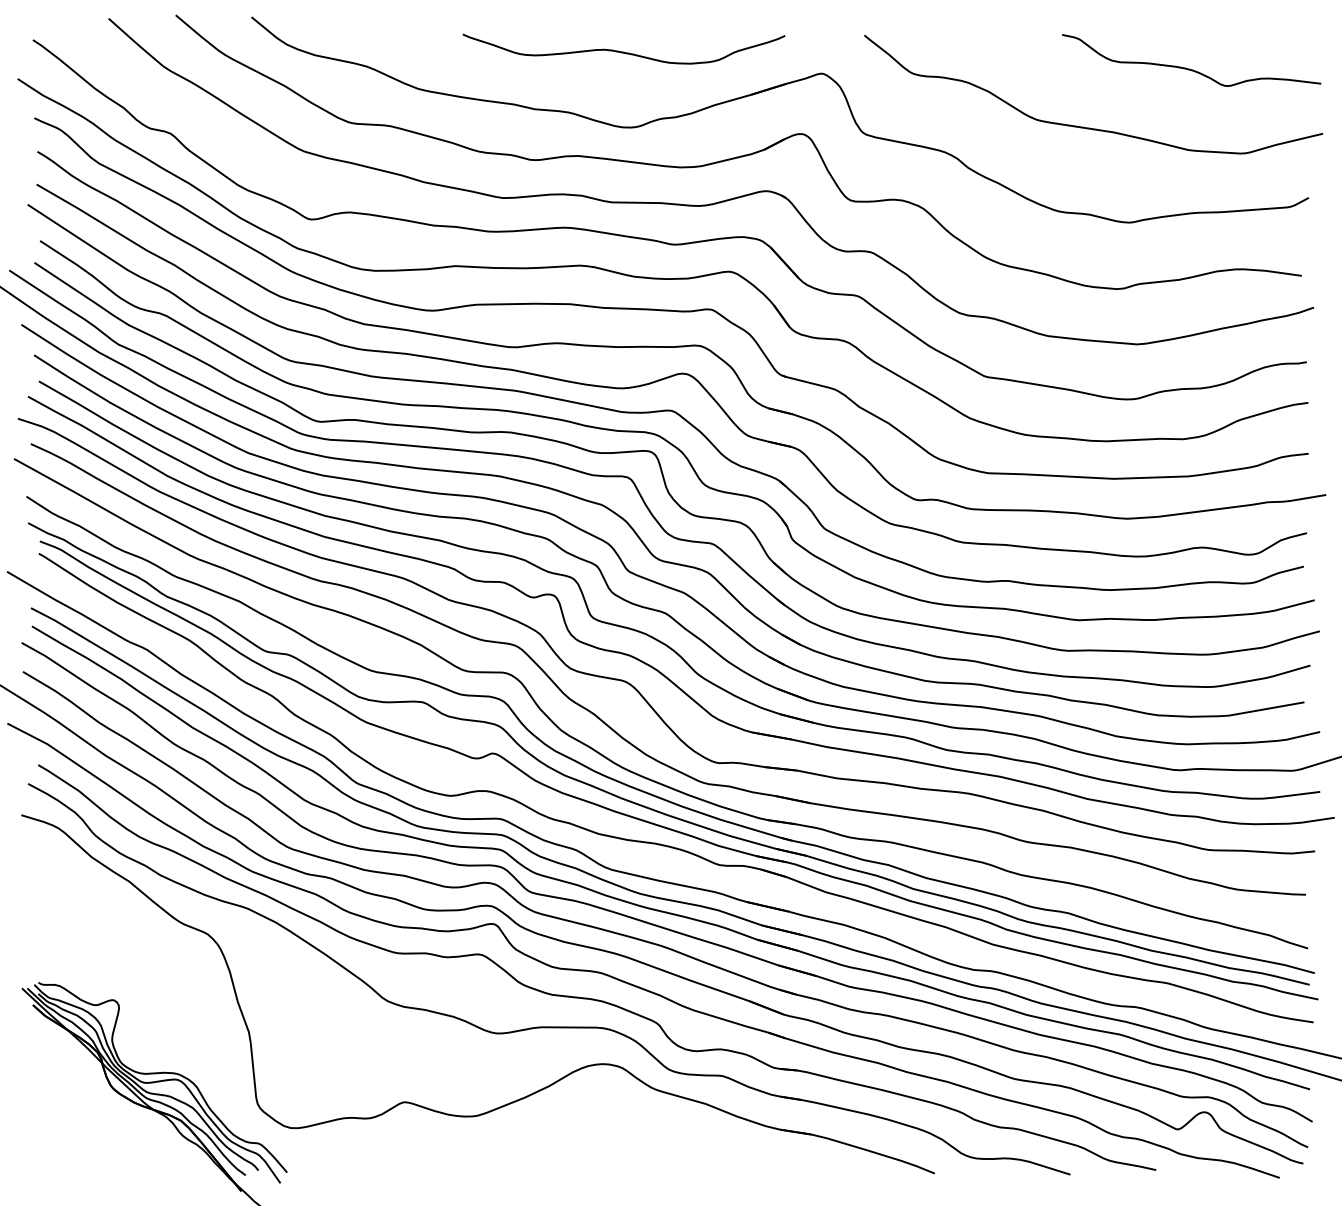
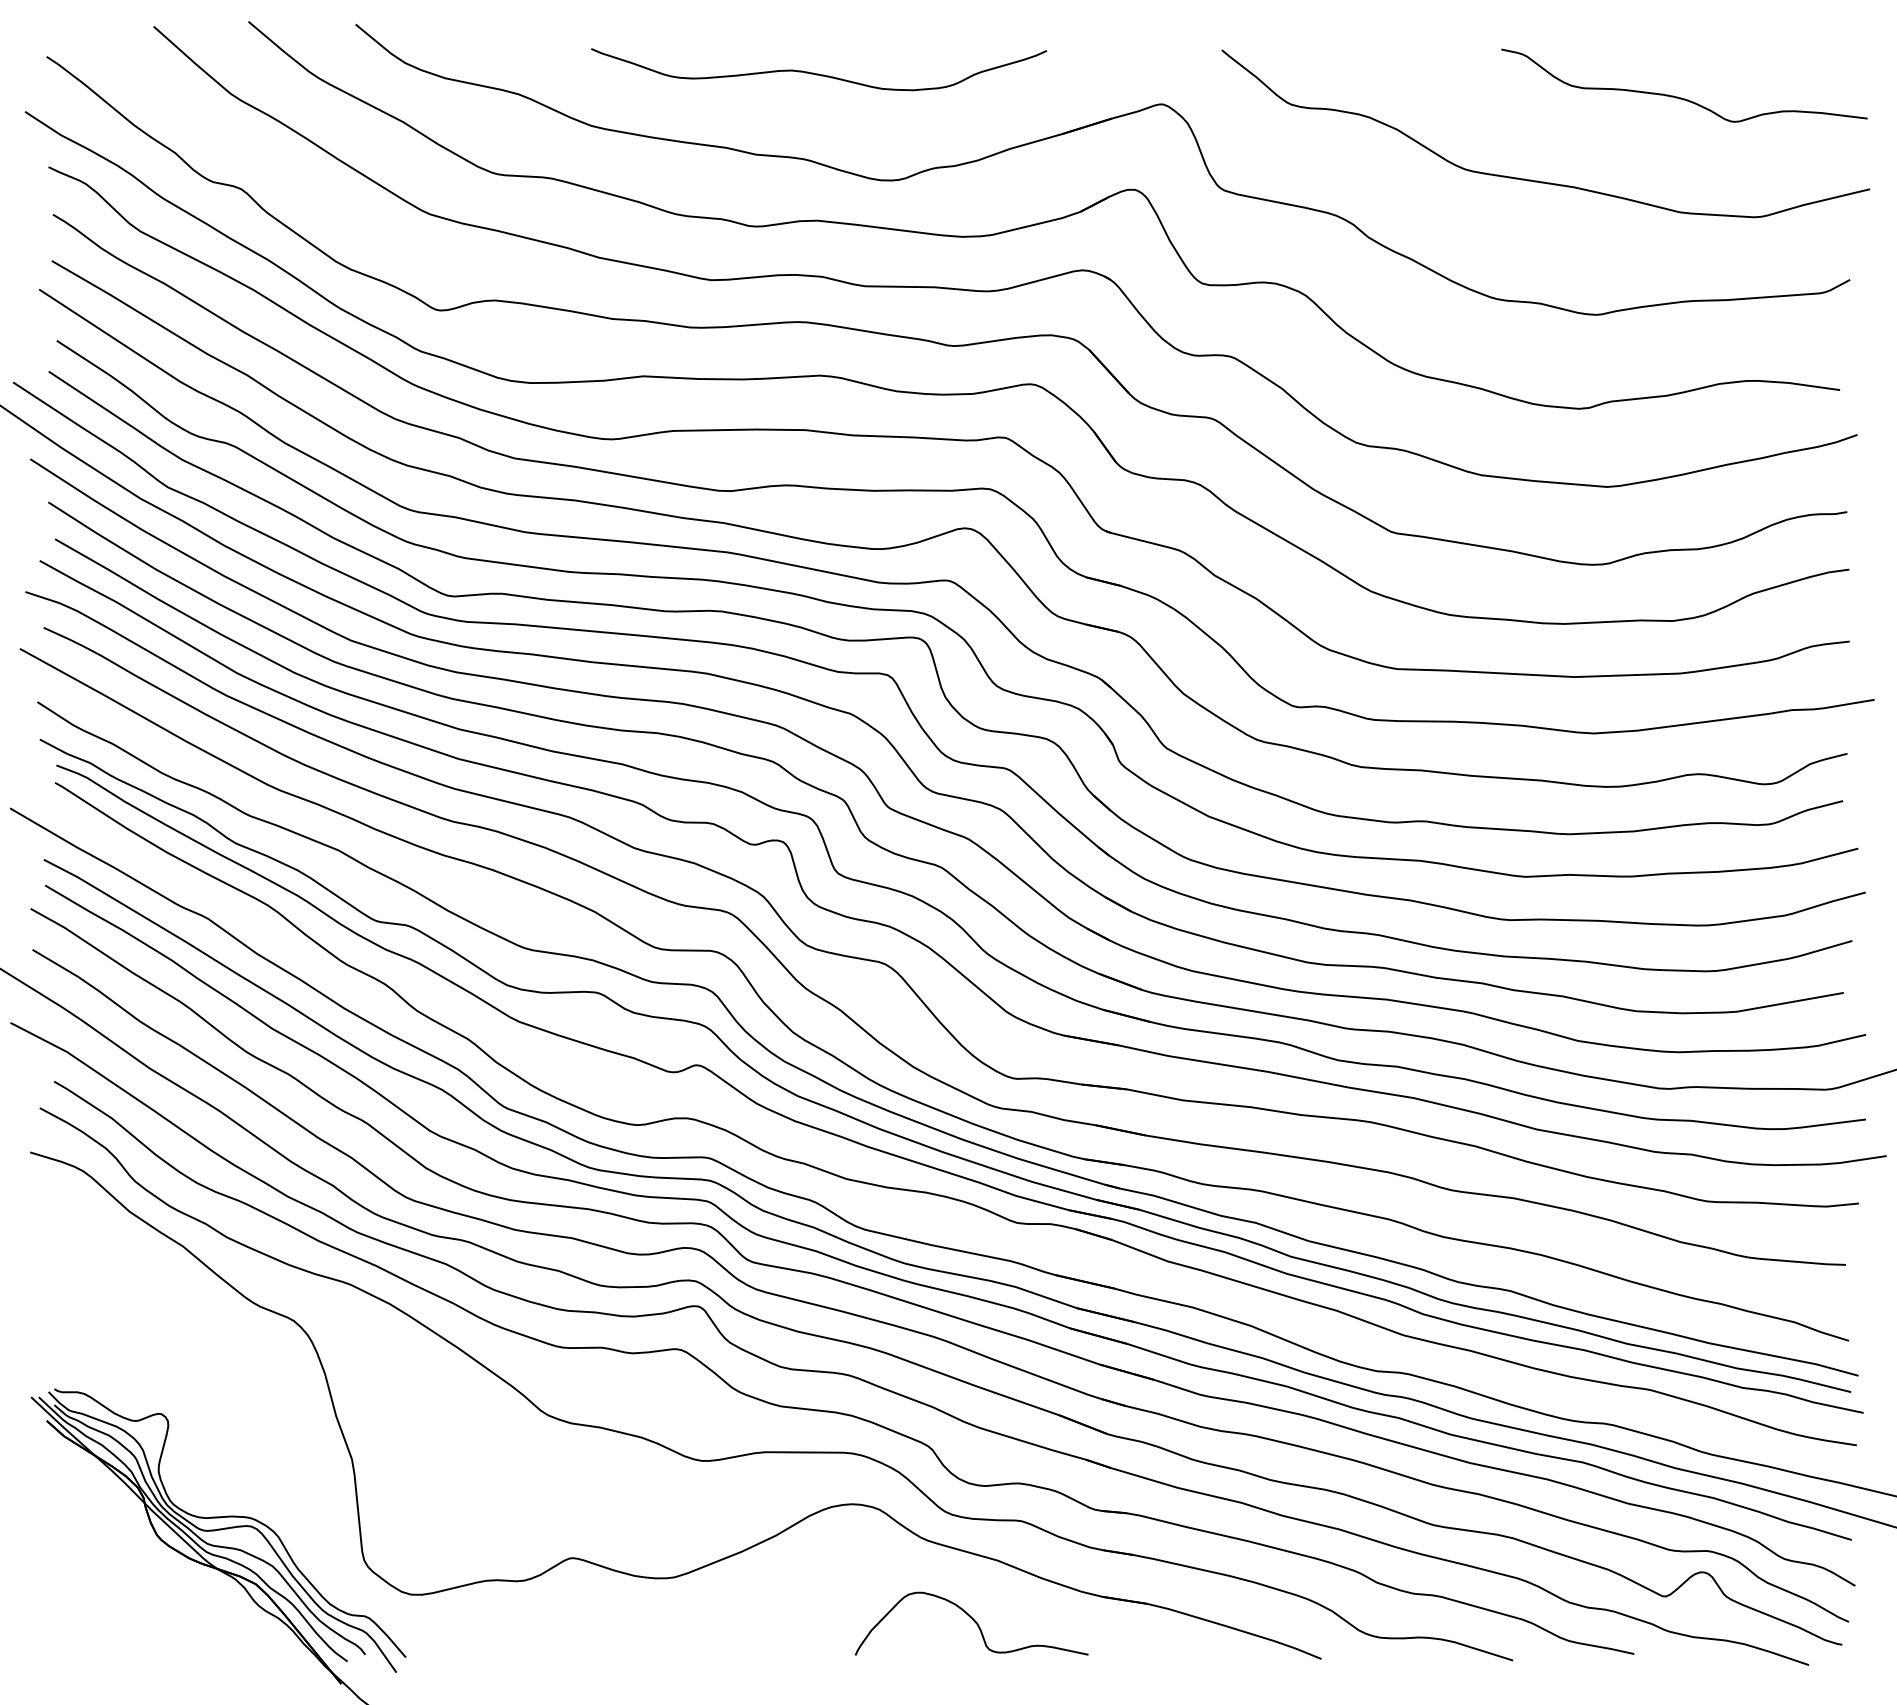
curve: (623, 51) -> (818, 73), moved
curve: (688, 1147) -> (973, 1621), added

